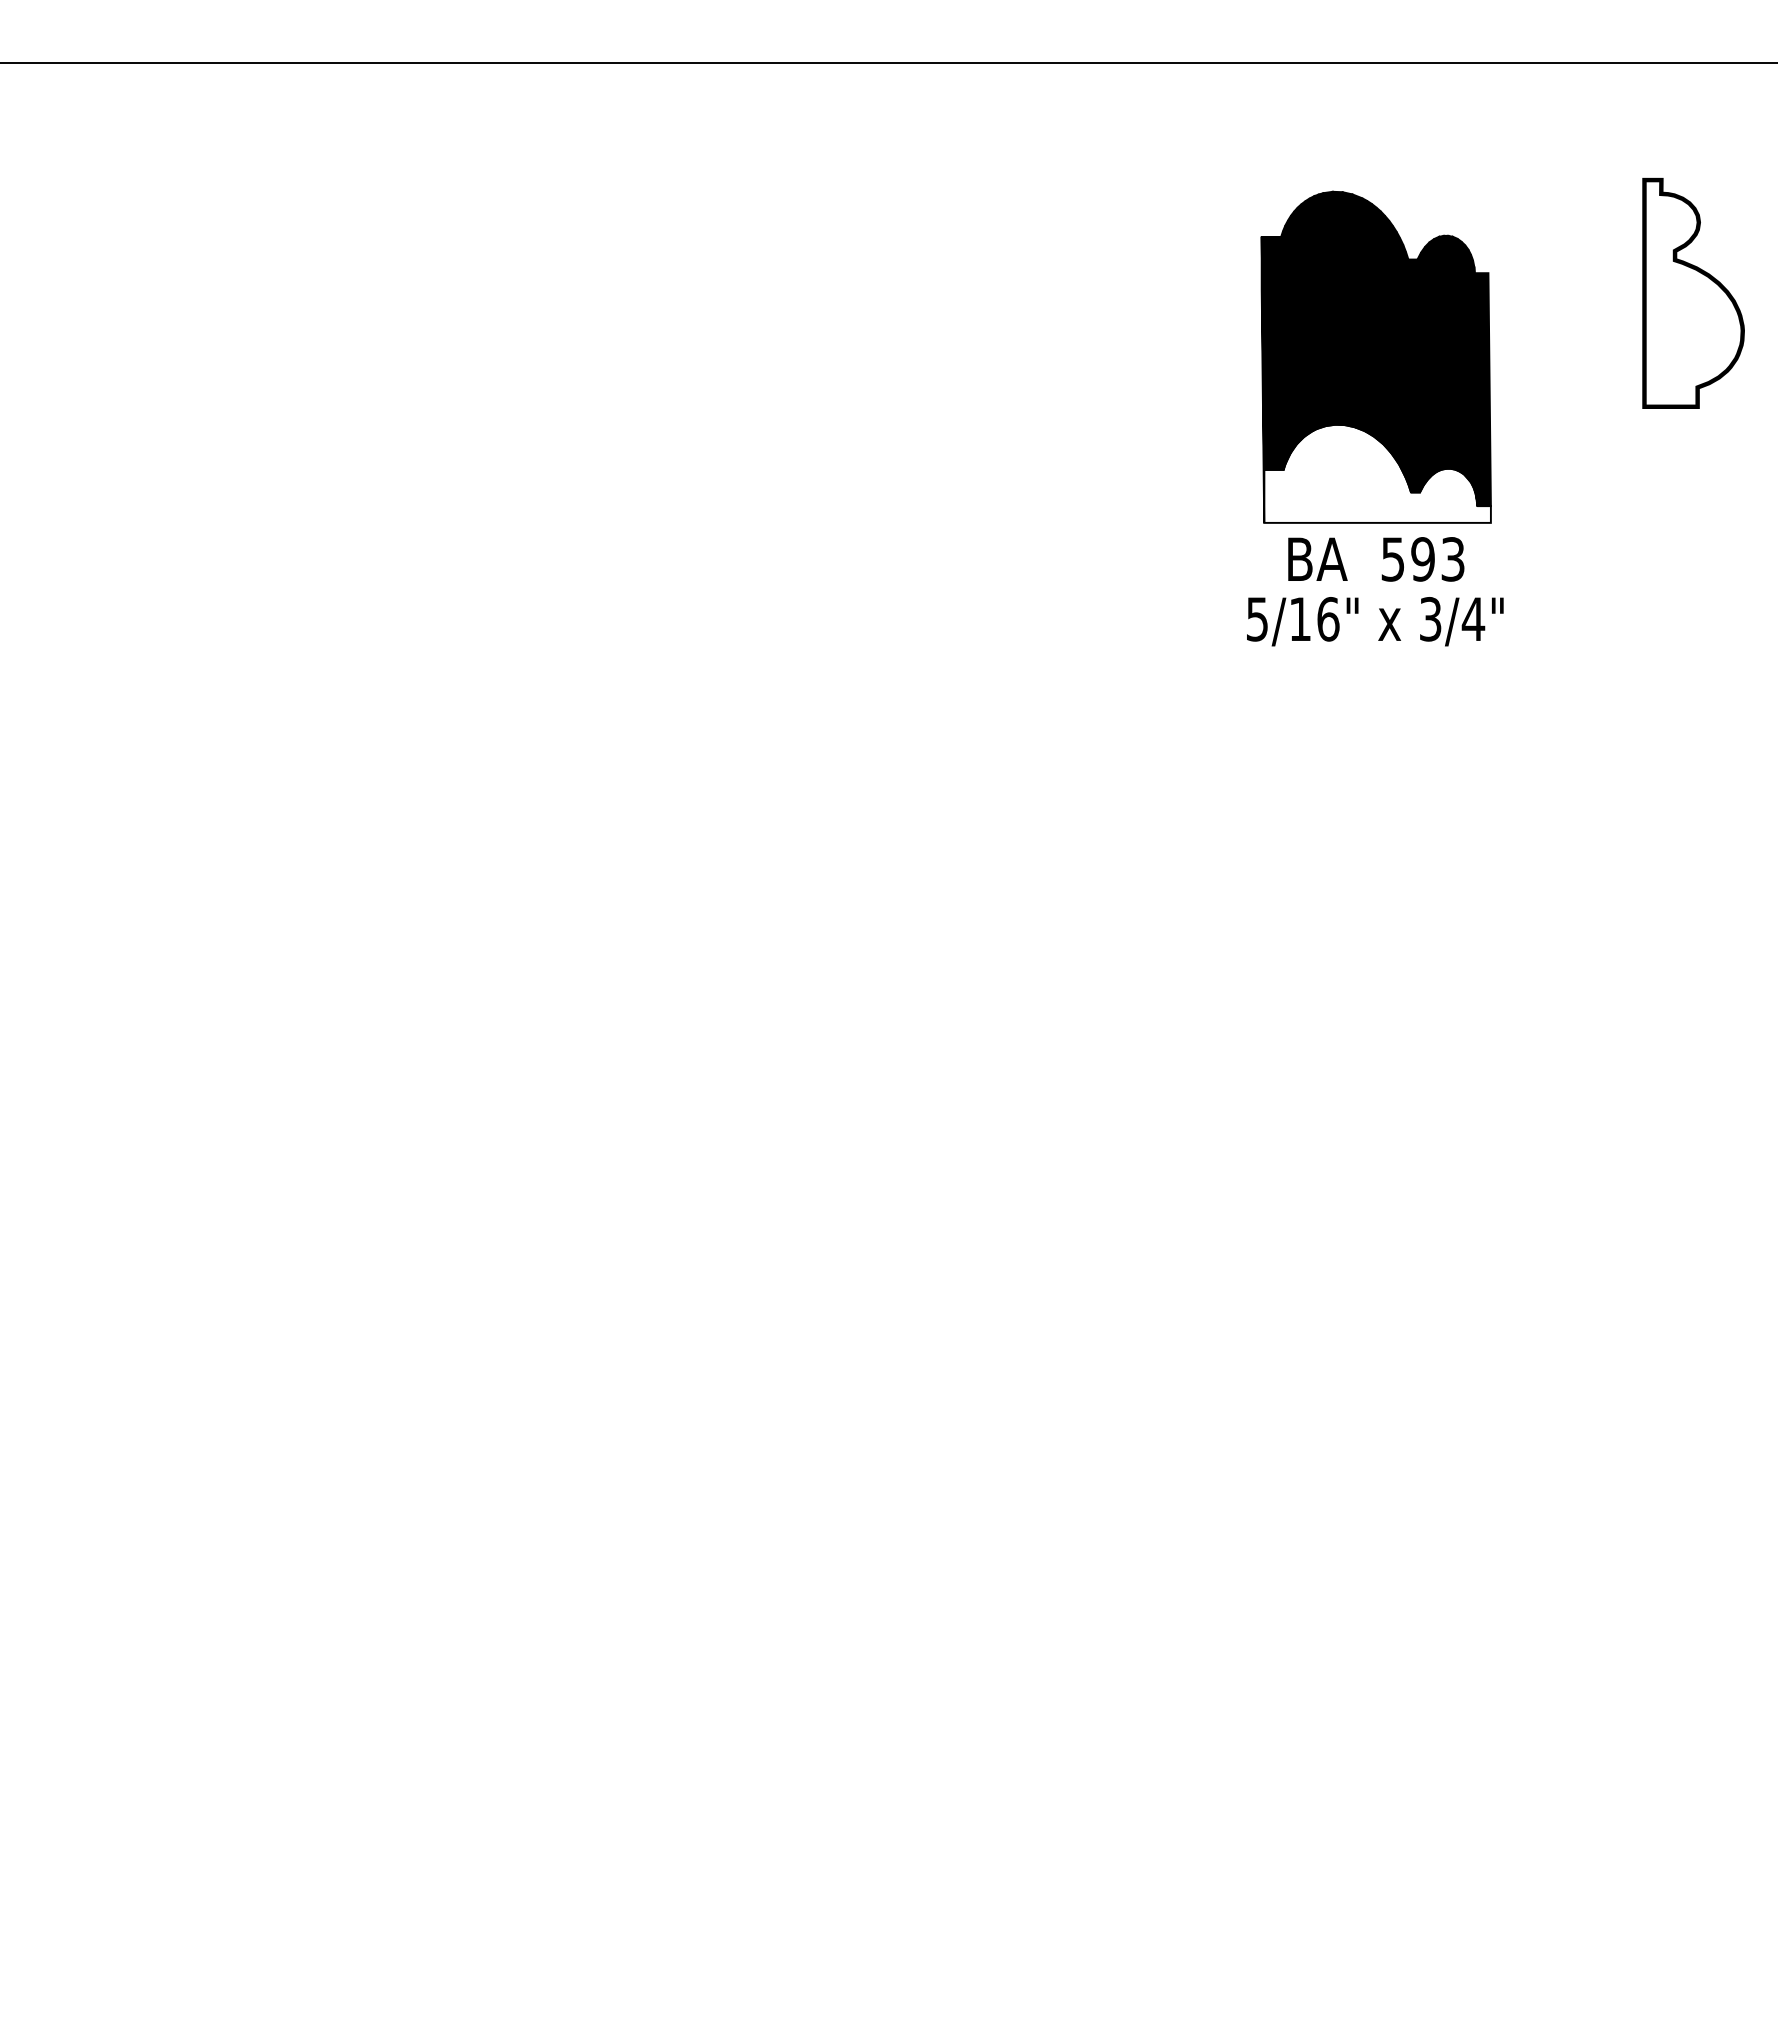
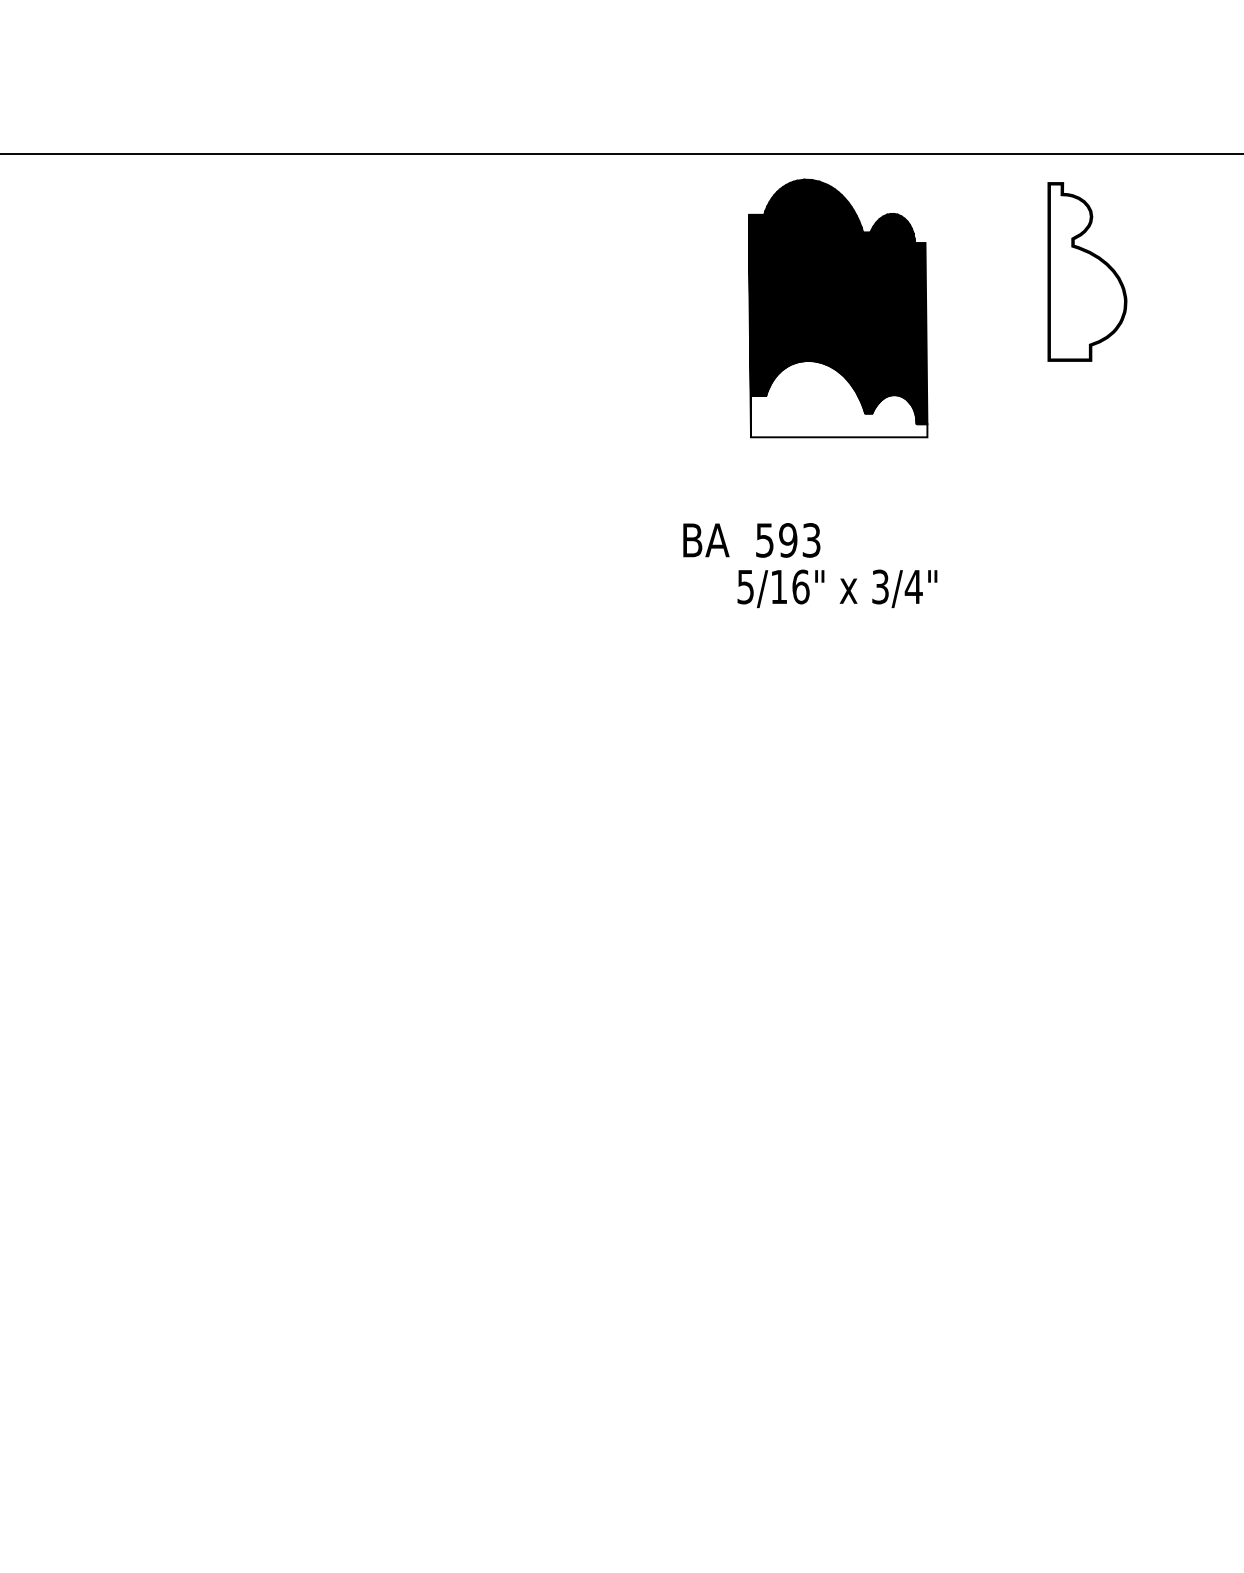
part: (1693, 293) -> (1087, 272), moved
part: (1375, 356) -> (837, 307), moved
text: (1376, 559) -> (752, 540), moved

